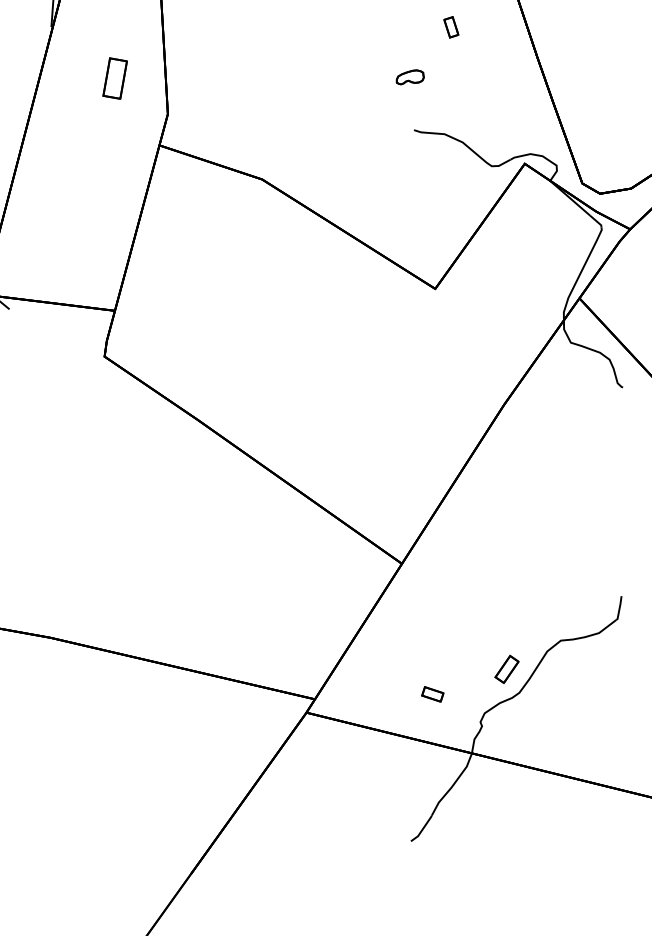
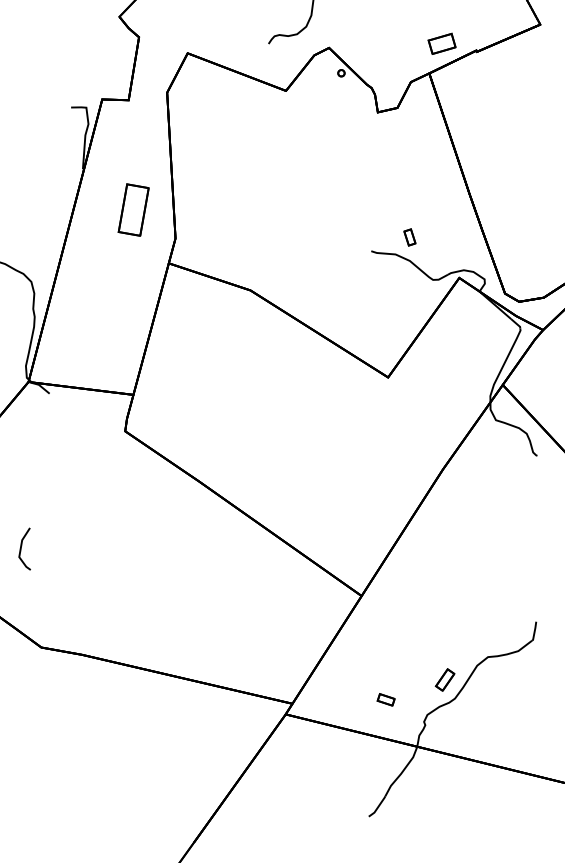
part: (450, 27) -> (409, 237), moved
part: (409, 76) -> (367, 208), removed
part: (115, 78) -> (133, 210), size x1.6

